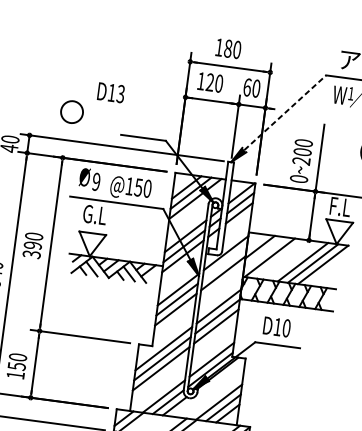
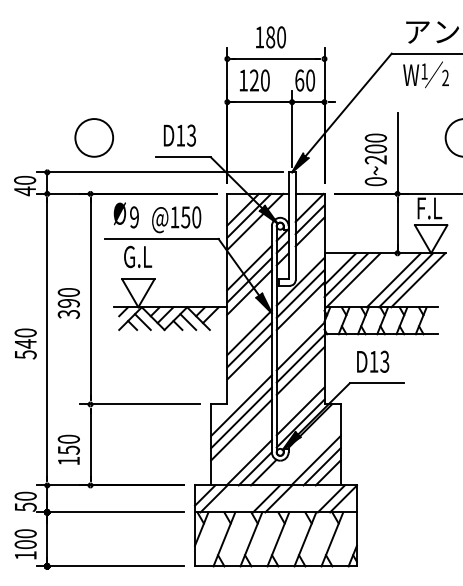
text: (110, 92) -> (179, 135), moved
circle: (72, 111) -> (94, 137), size x1.43
line: (284, 112) -> (348, 104), dashed -> solid
line: (264, 253) -> (346, 275), added
line: (224, 262) -> (300, 293), added
text: (286, 328) -> (384, 361), D10 -> D13

